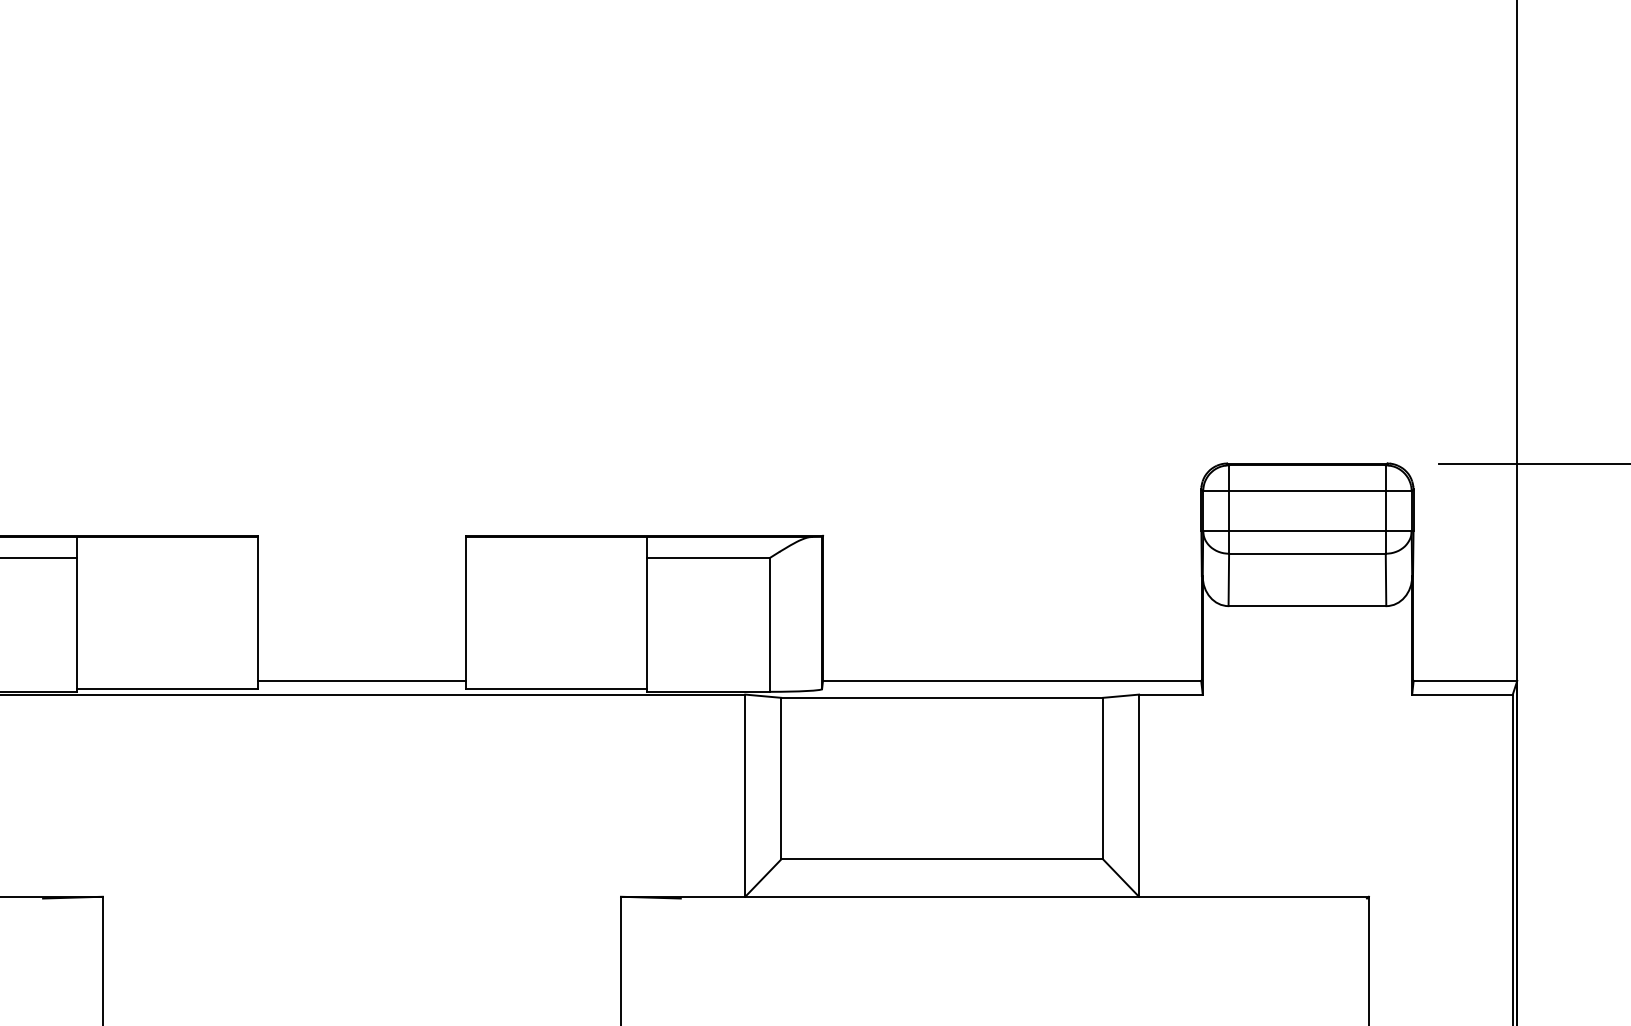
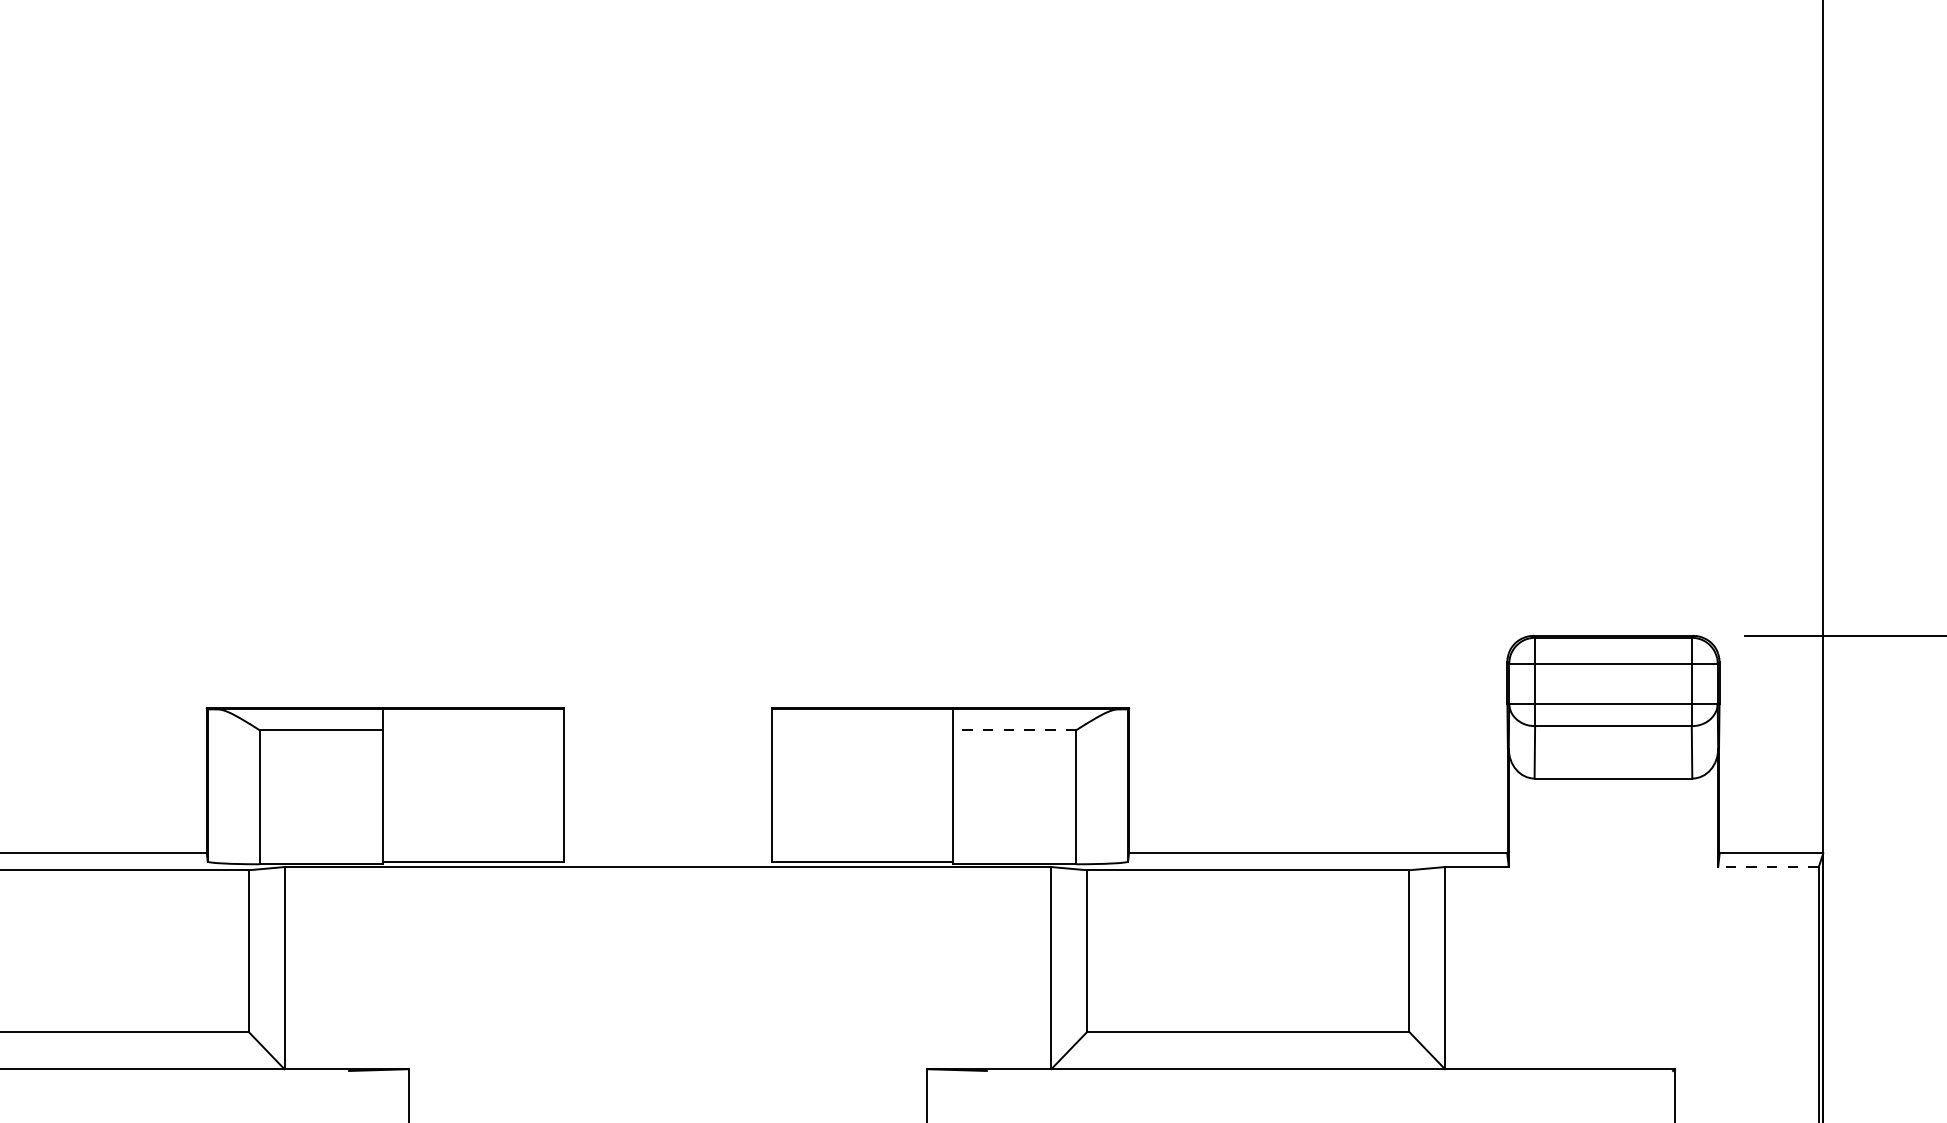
line: (708, 558) -> (1014, 730), solid -> dashed
line: (361, 681) -> (667, 853), removed
line: (1462, 695) -> (1768, 867), solid -> dashed

